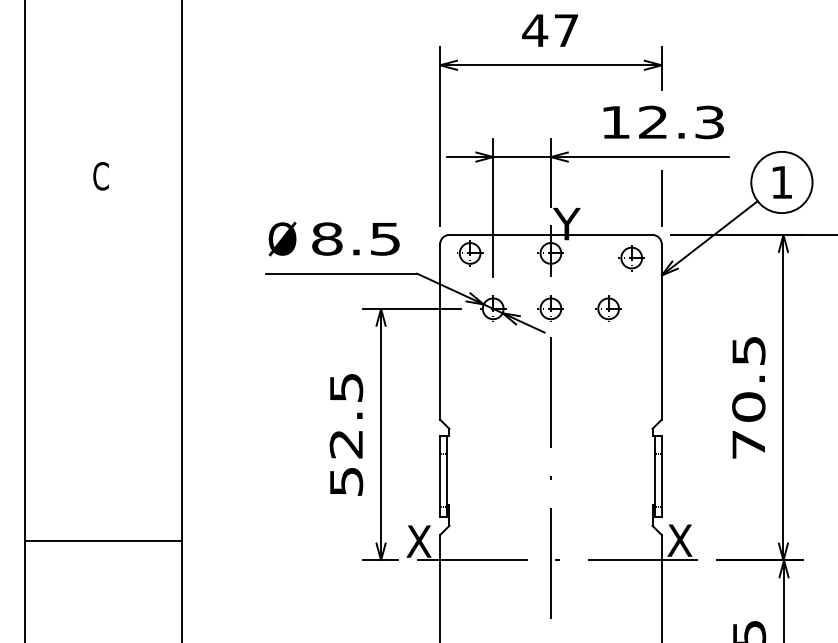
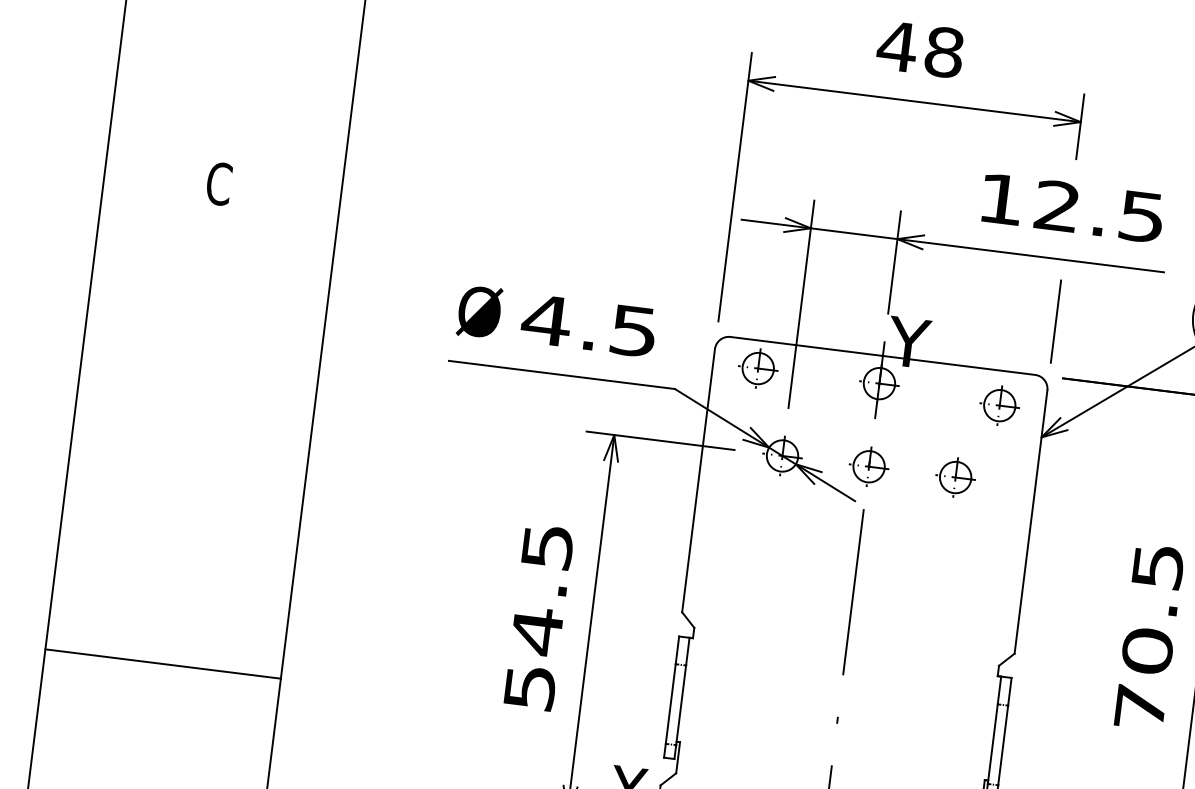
text: (566, 30) -> (944, 52), 47 -> 48
text: (709, 121) -> (1141, 215), 12.3 -> 12.5
text: (327, 238) -> (547, 319), 8.5 -> 4.5
text: (345, 443) -> (535, 630), 52.5 -> 54.5
line: (103, 541) -> (162, 664), moved

